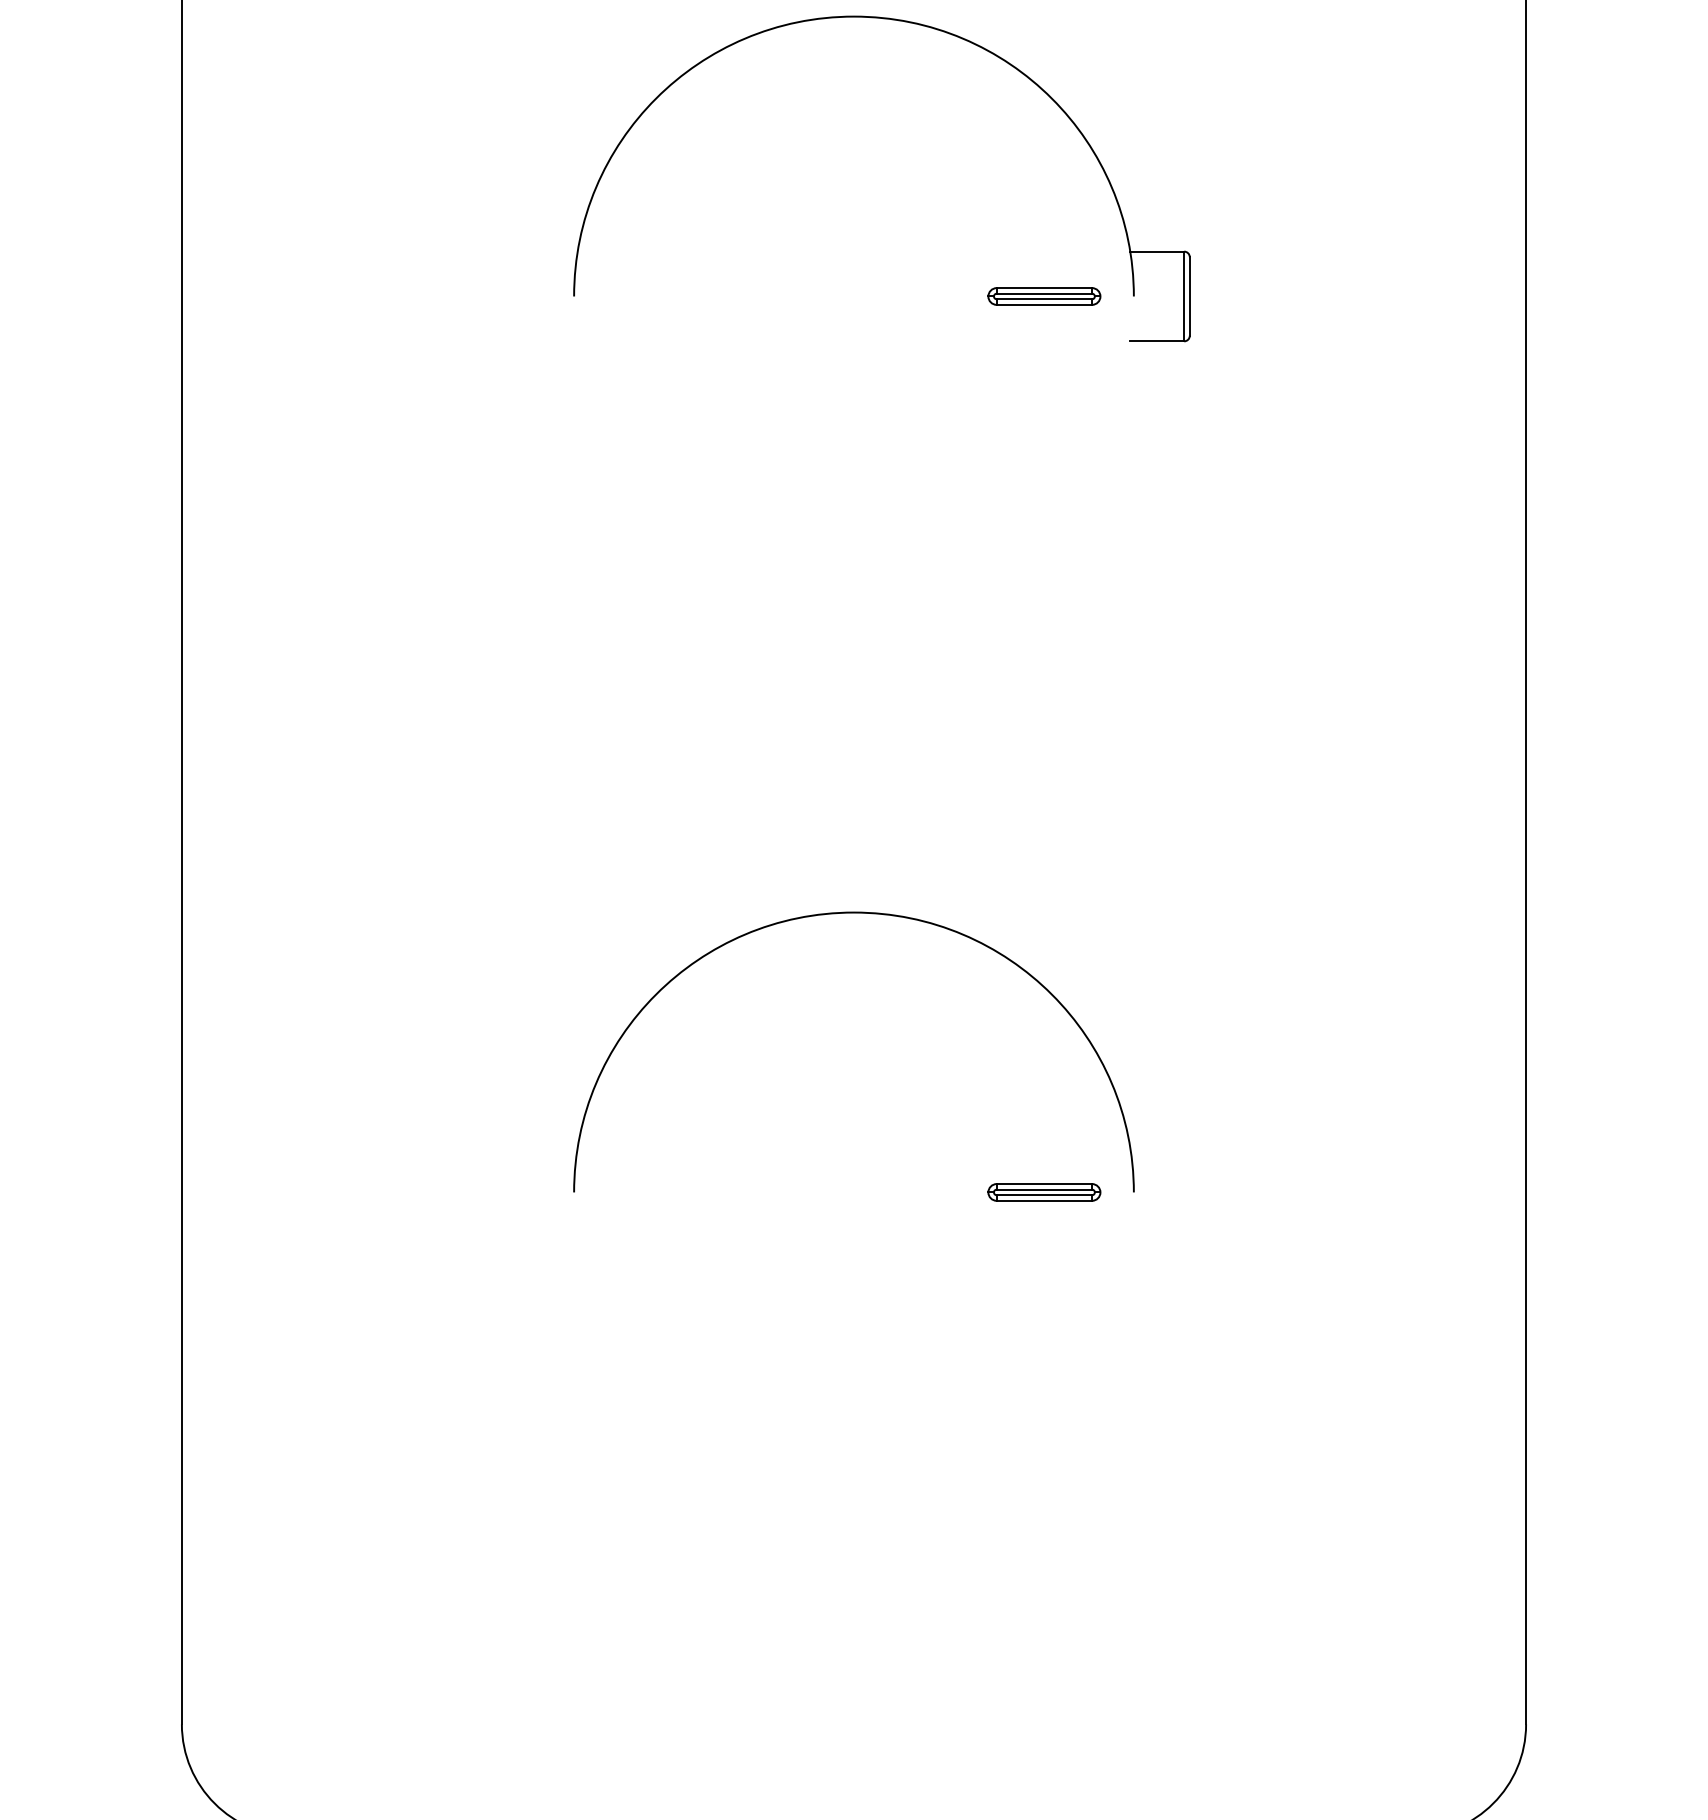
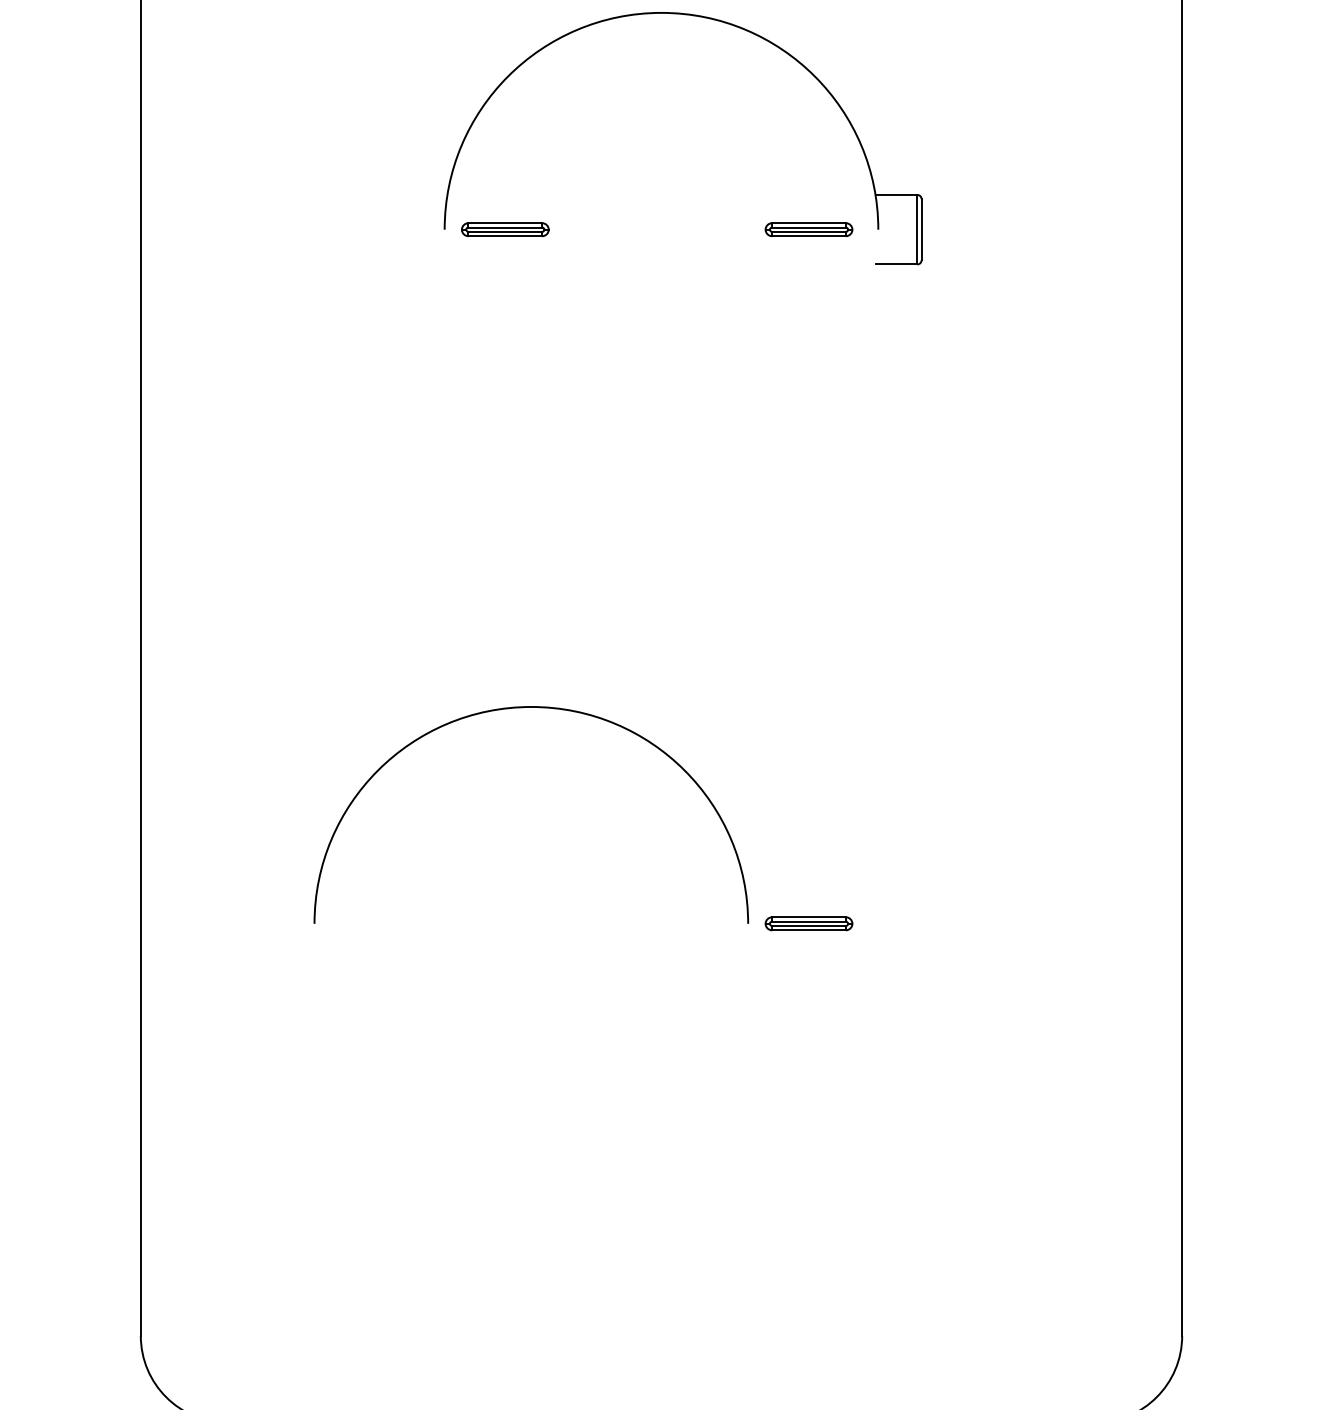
part: (652, 296) -> (505, 229), added
arc: (853, 913) -> (530, 707), moved

